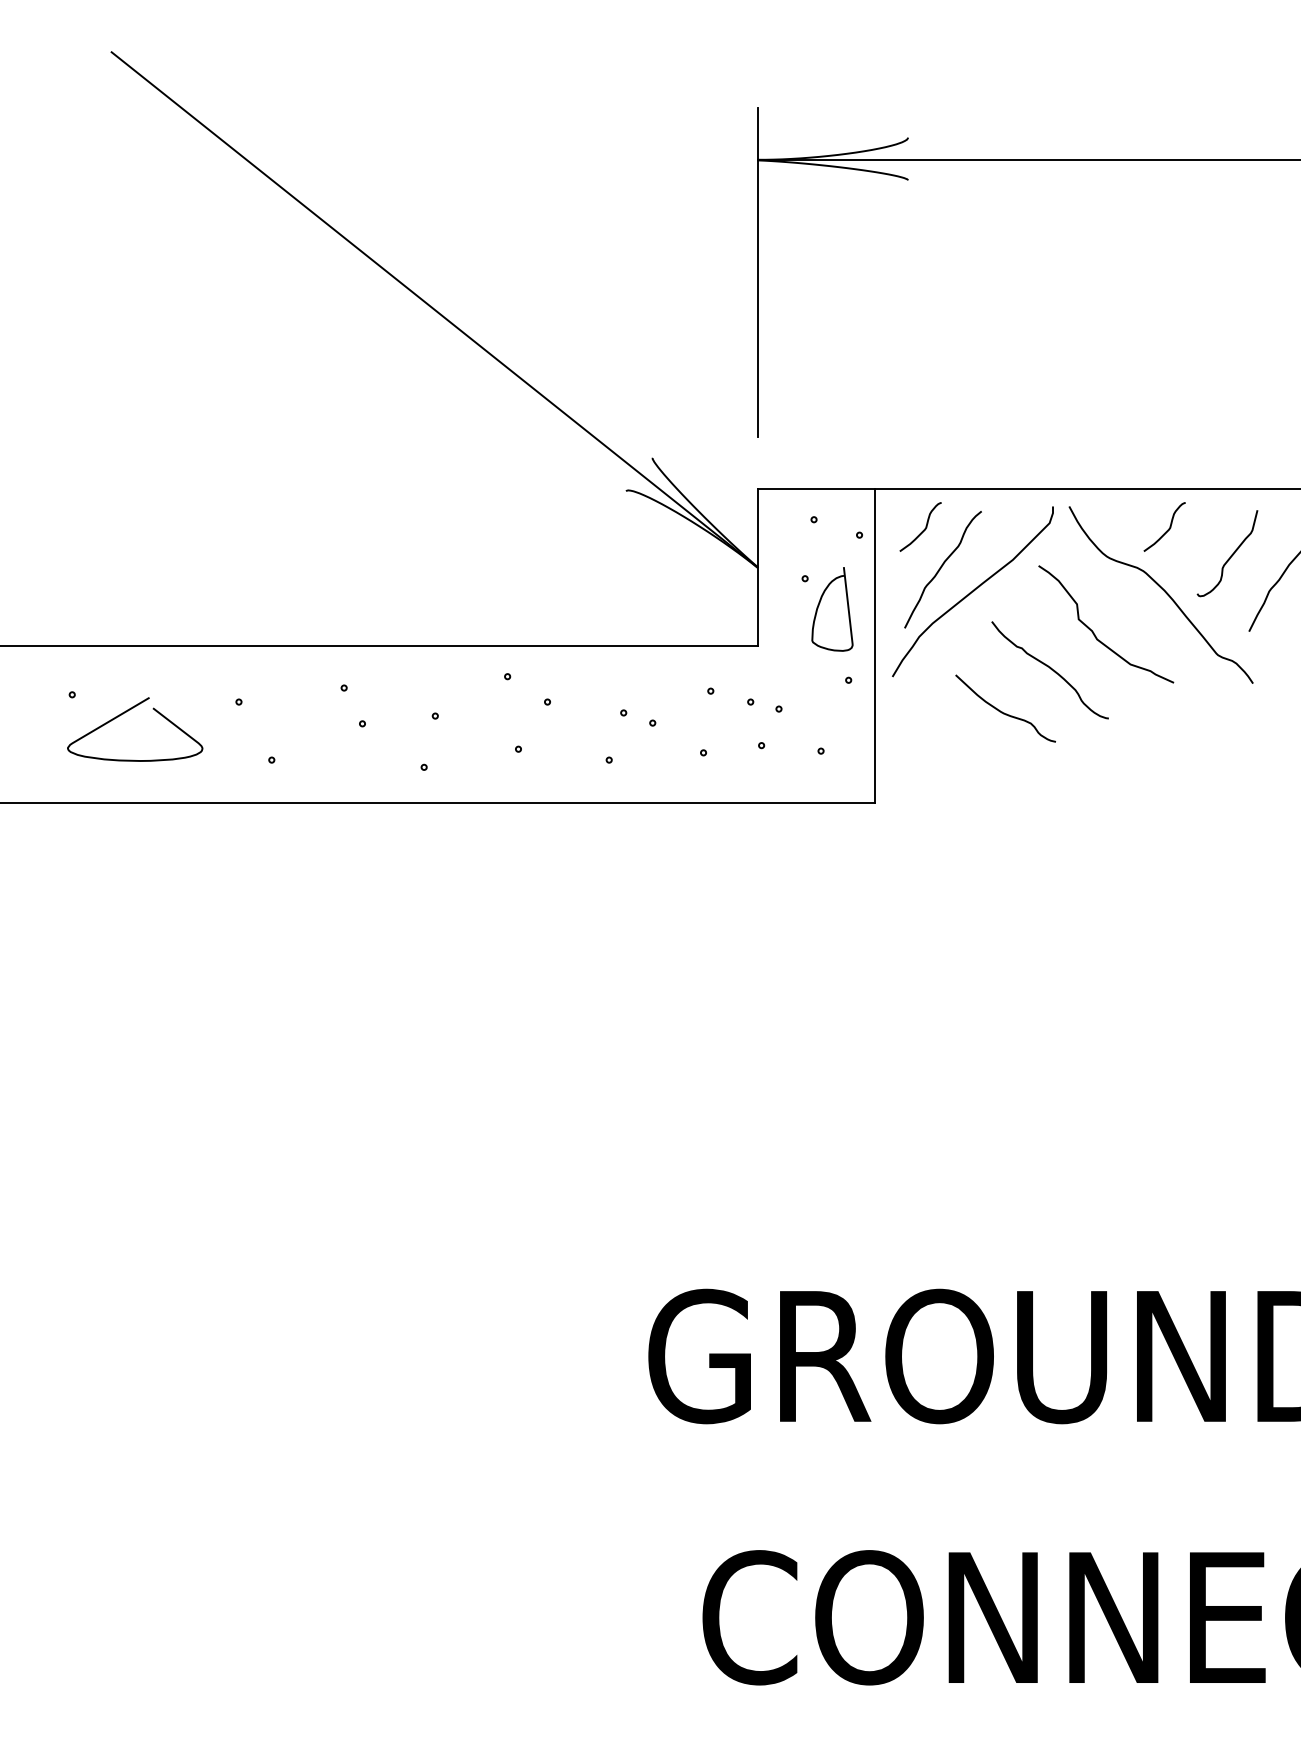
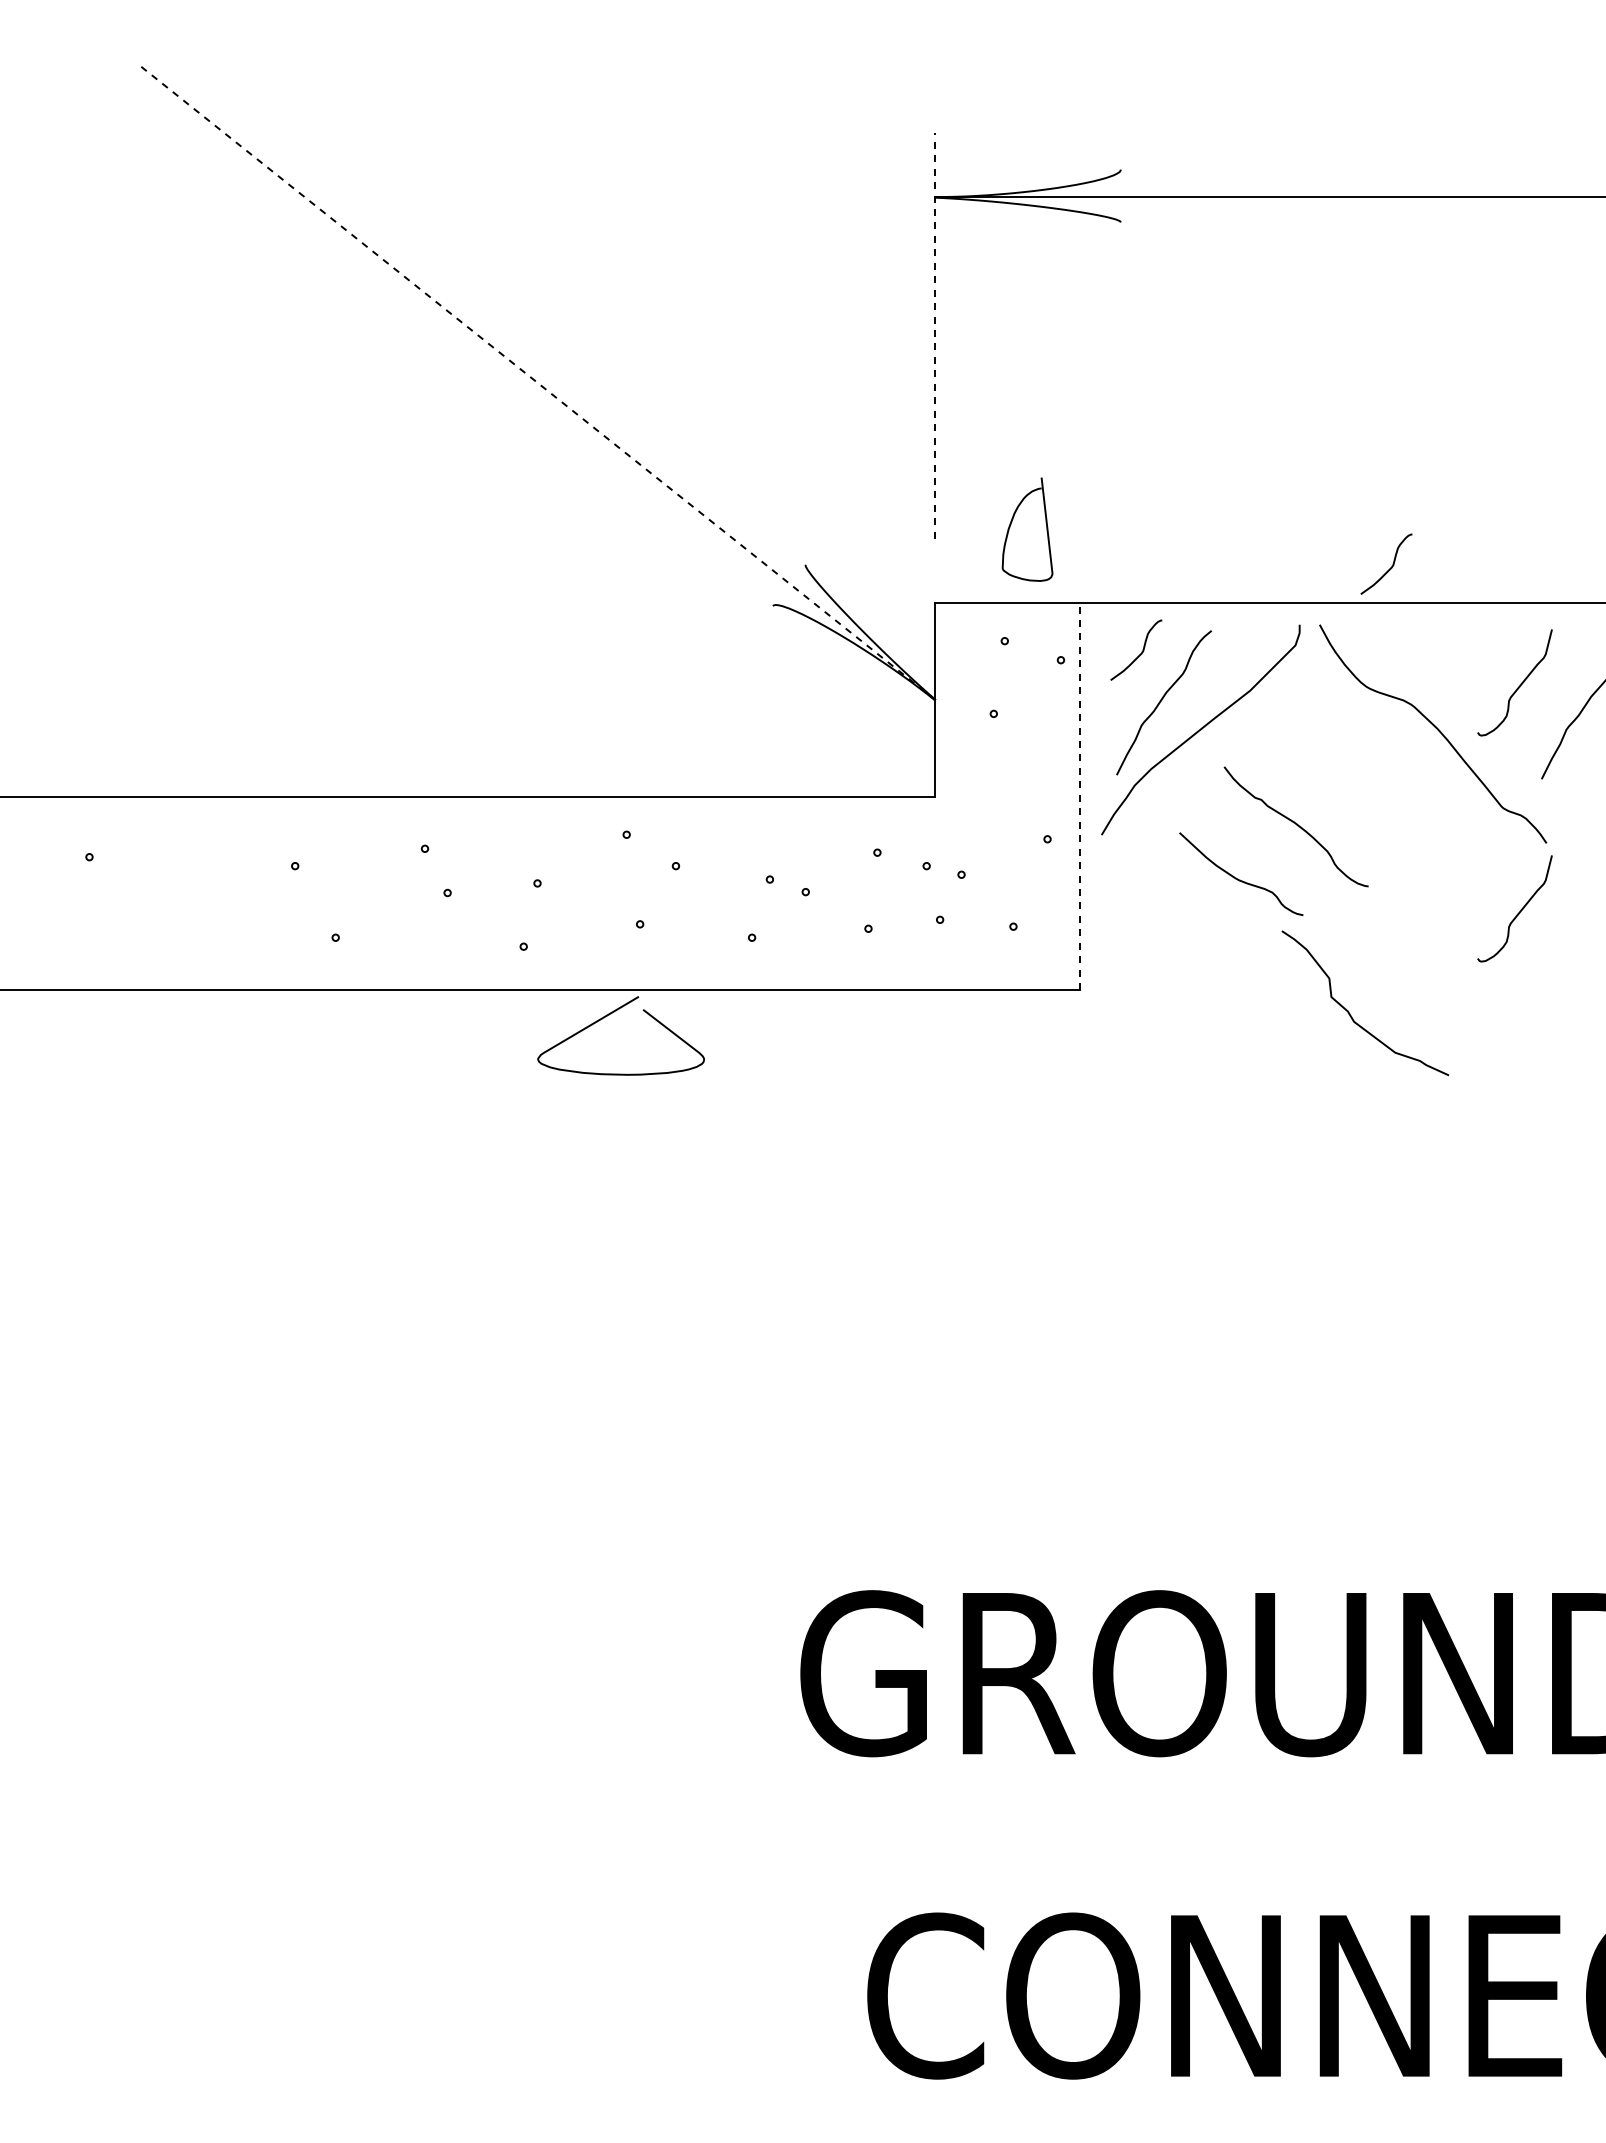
line: (757, 272) -> (935, 335), solid -> dashed
line: (434, 310) -> (536, 382), solid -> dashed
curve: (1167, 529) -> (1390, 567), moved
curve: (820, 603) -> (1012, 522), moved
curve: (1094, 632) -> (1350, 1013), moved
line: (875, 645) -> (1080, 796), solid -> dashed
curve: (125, 712) -> (609, 1015), moved
curve: (1230, 739) -> (1518, 912), added

